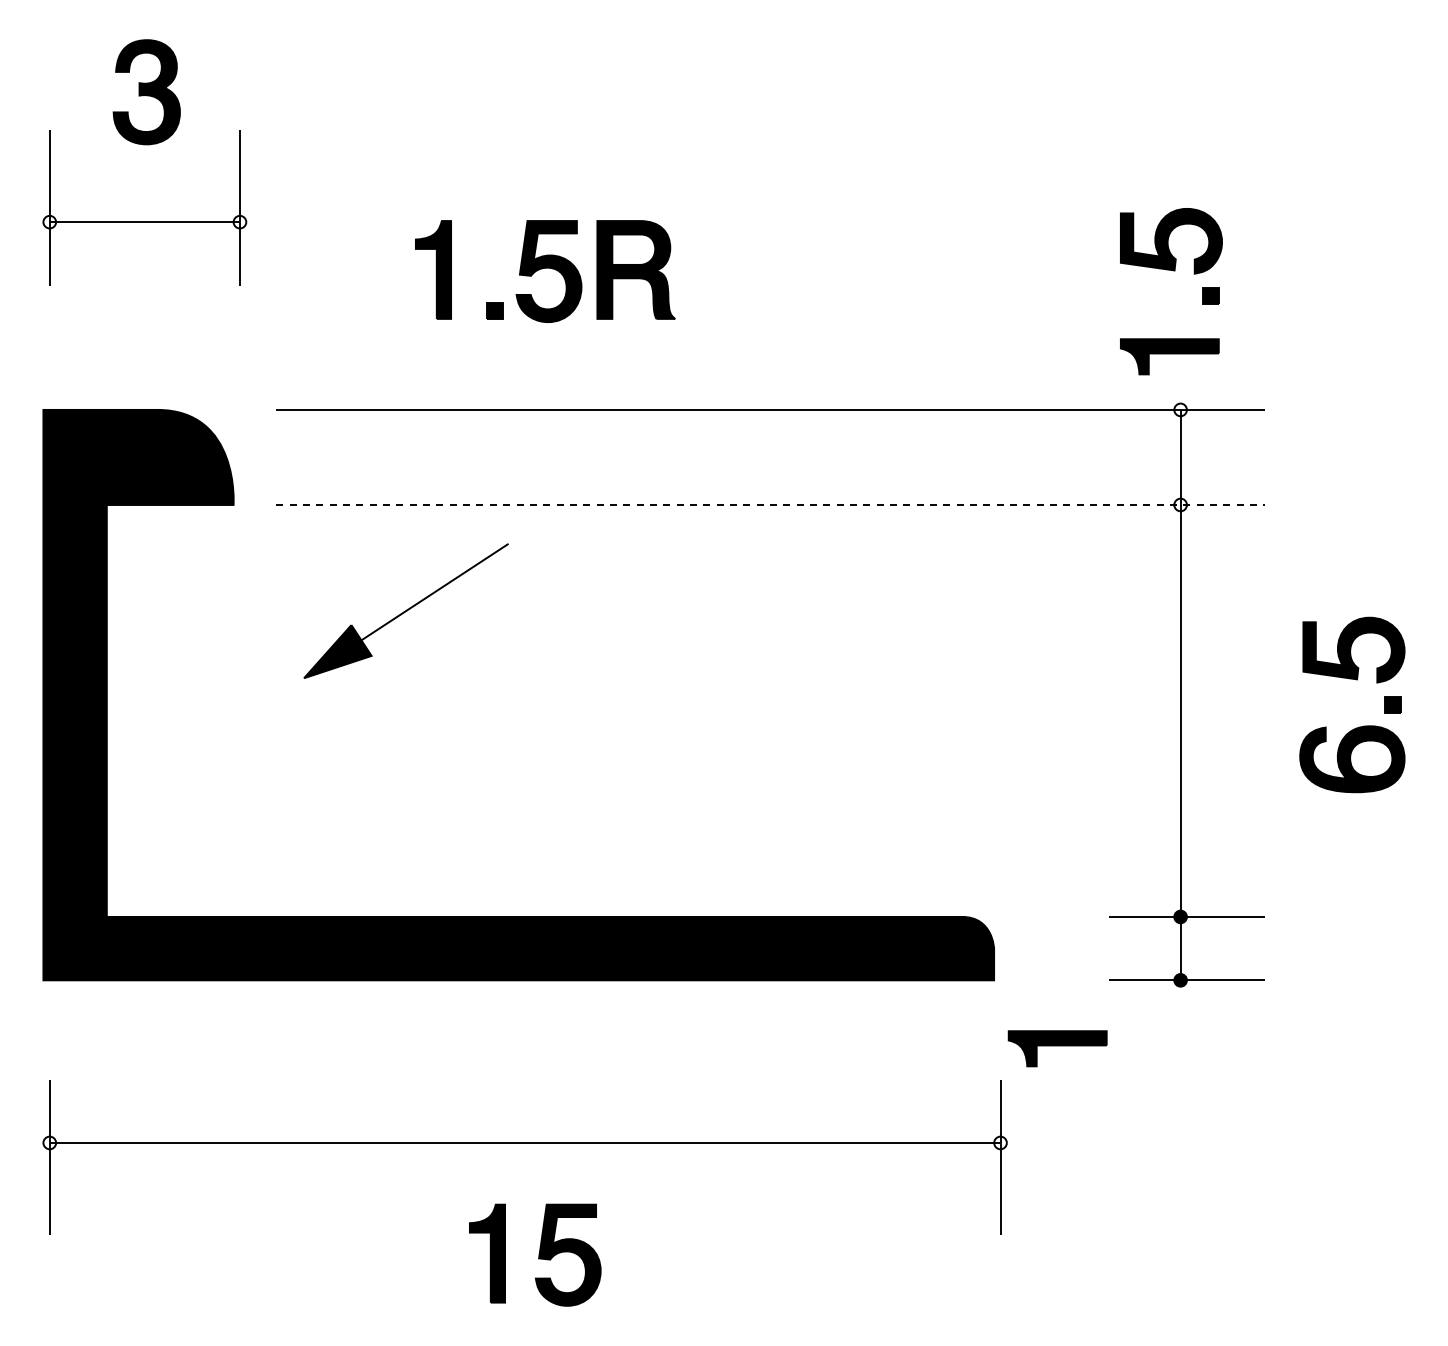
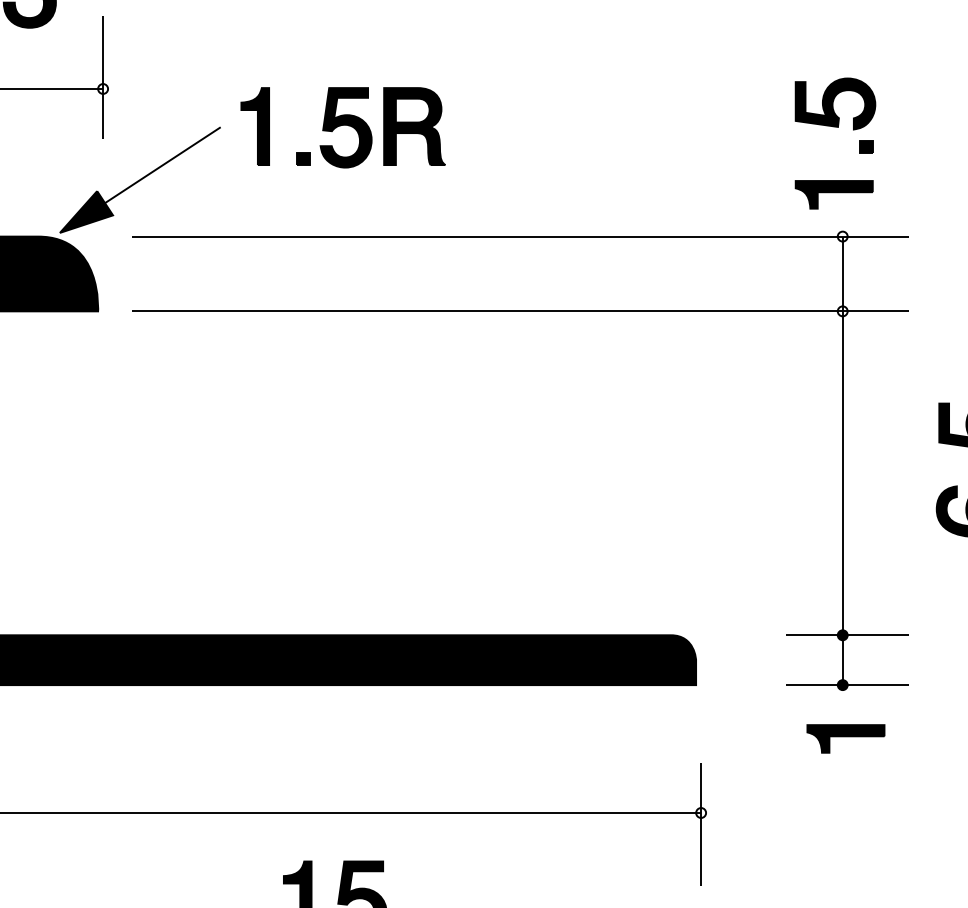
line: (771, 504) -> (521, 310), dashed -> solid
part: (405, 610) -> (139, 179), moved
part: (1057, 1048) -> (845, 738), moved

